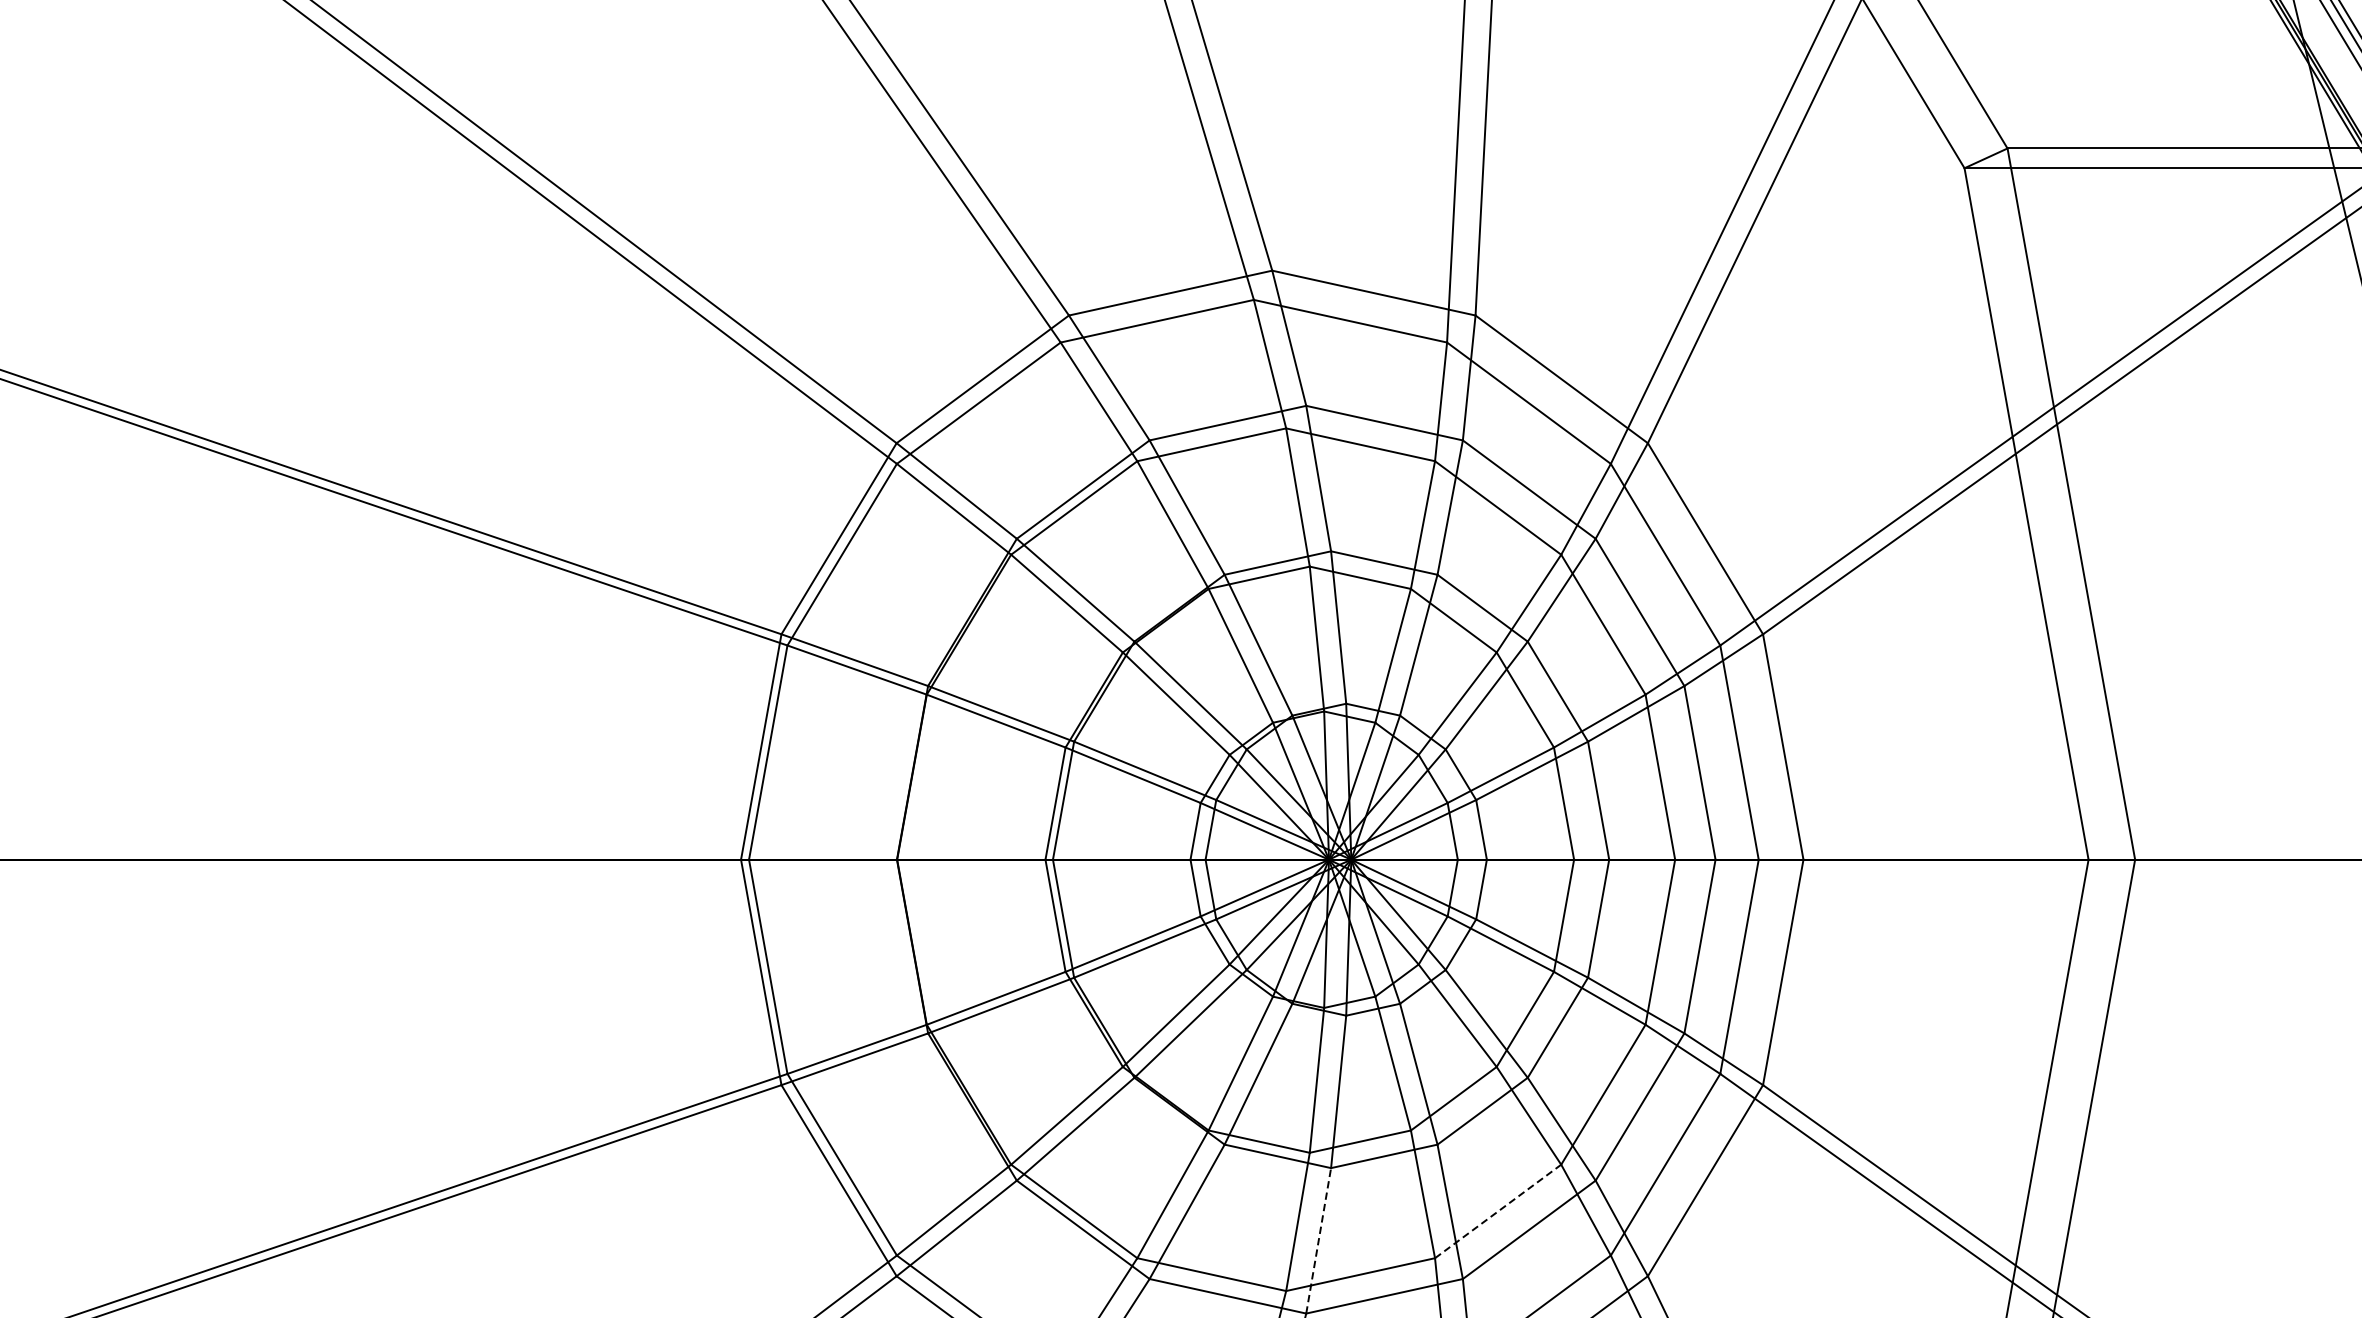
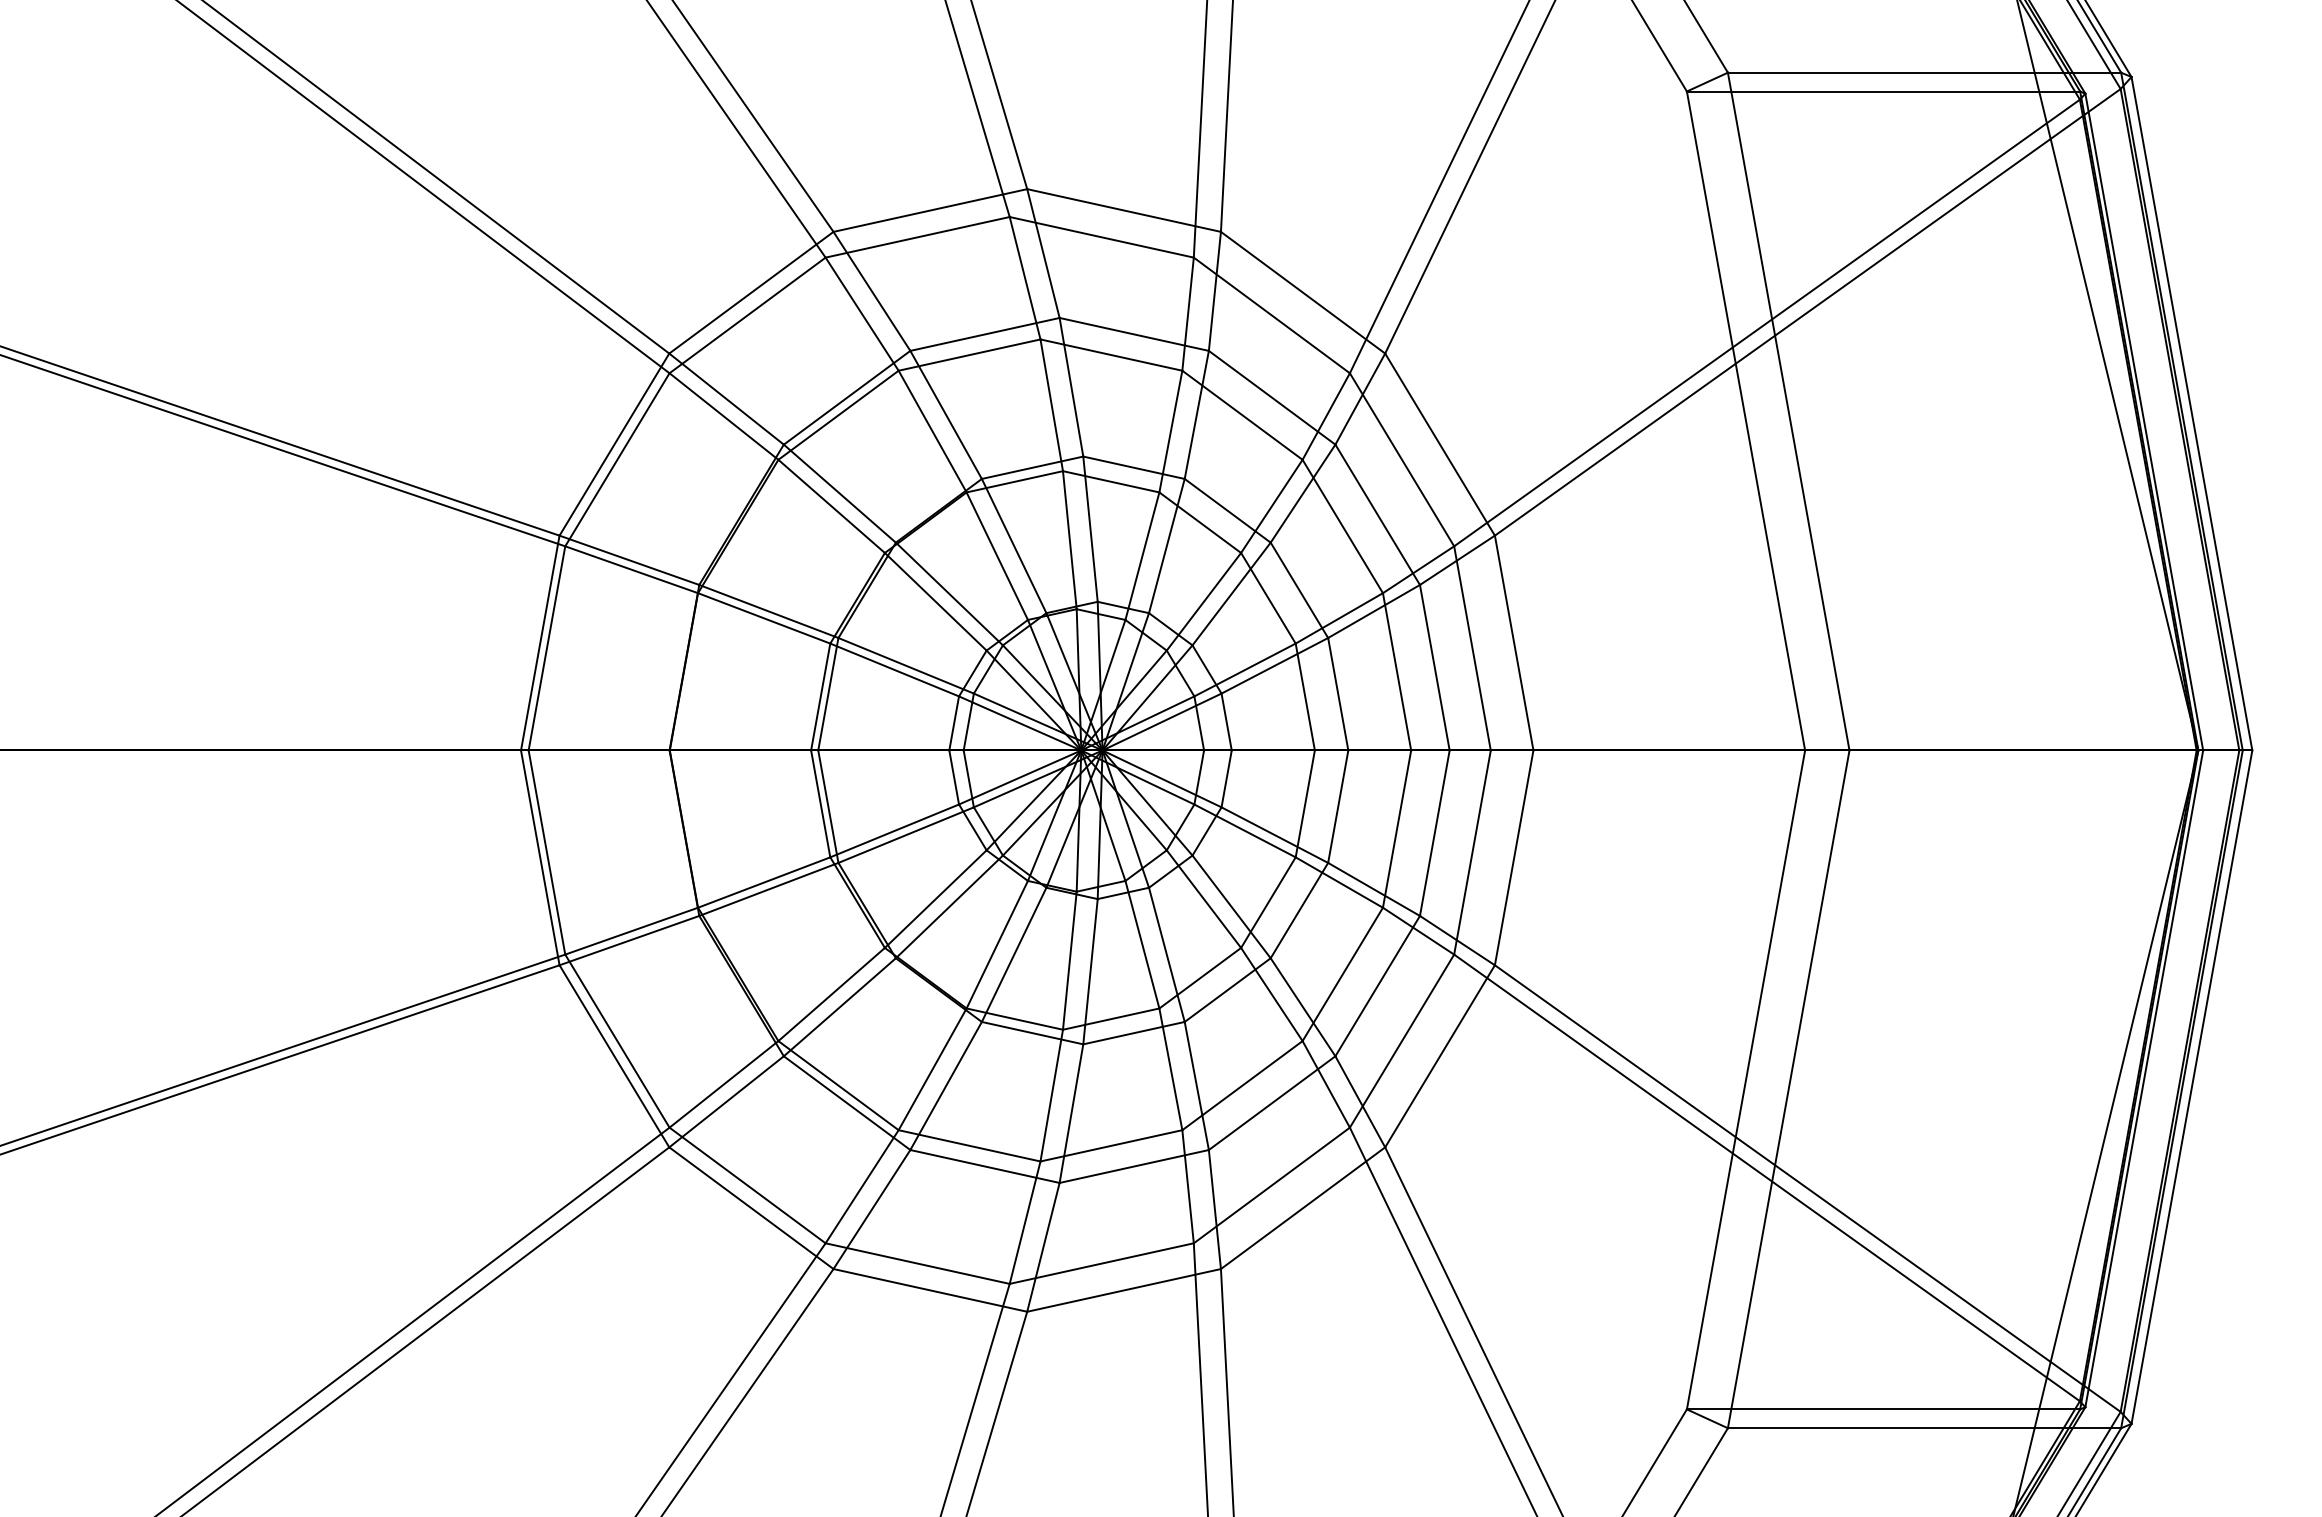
line: (1498, 1211) -> (1242, 1085), dashed -> solid
line: (1318, 1240) -> (1071, 1113), dashed -> solid

